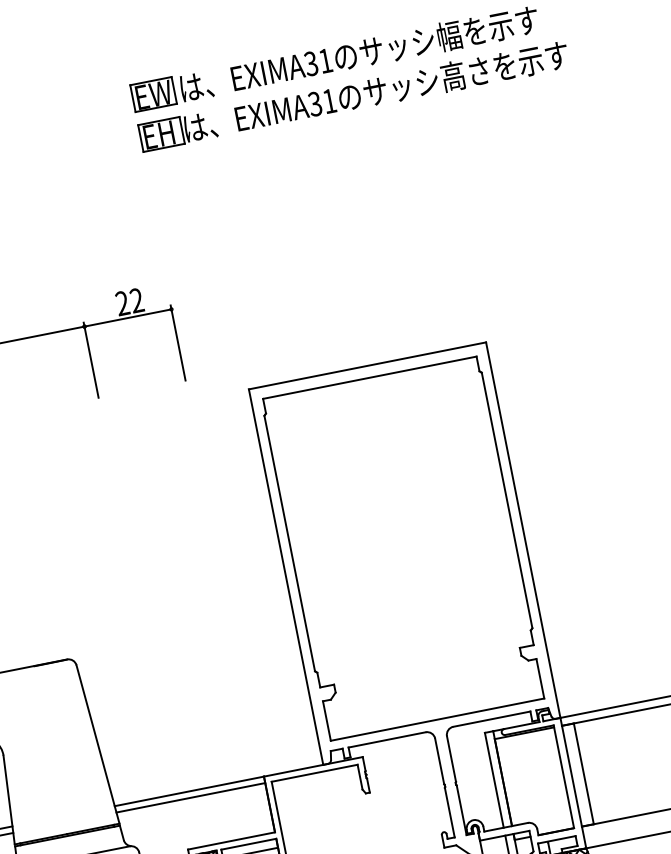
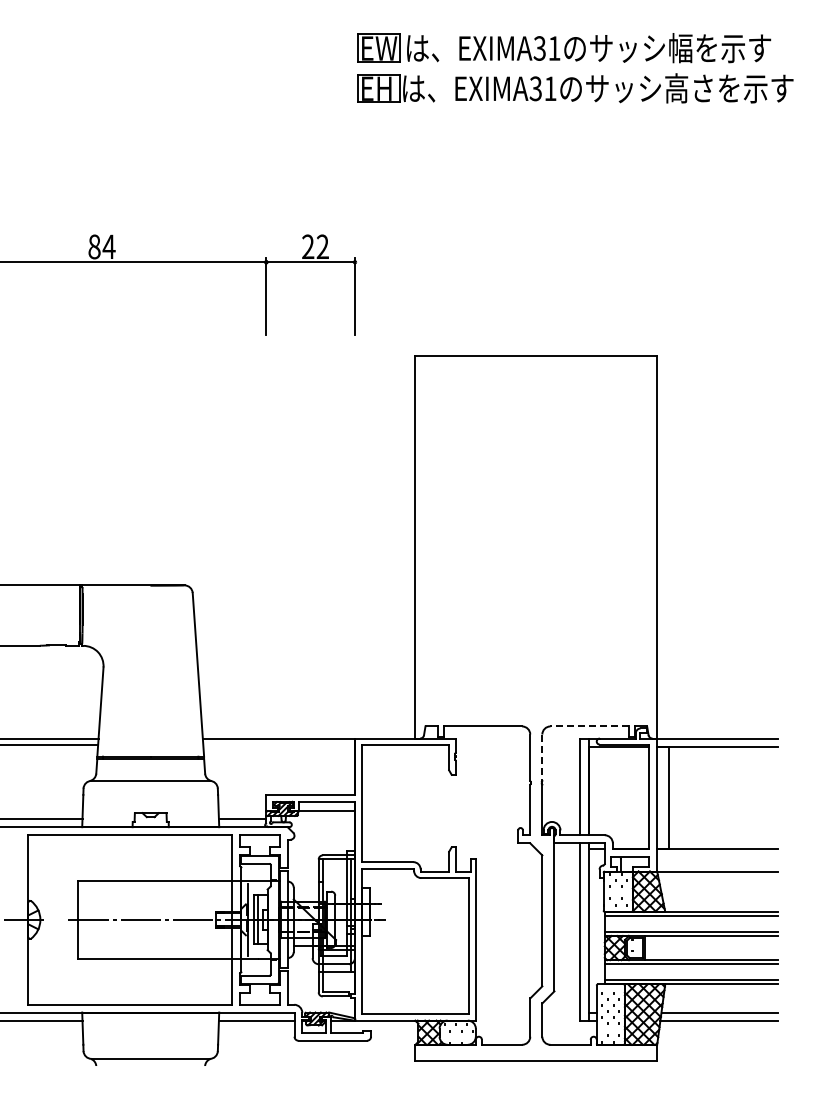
part: (403, 548) -> (536, 541), removed
line: (491, 719) -> (589, 726), solid -> dashed
line: (451, 759) -> (542, 758), solid -> dashed
line: (190, 798) -> (278, 745), removed

